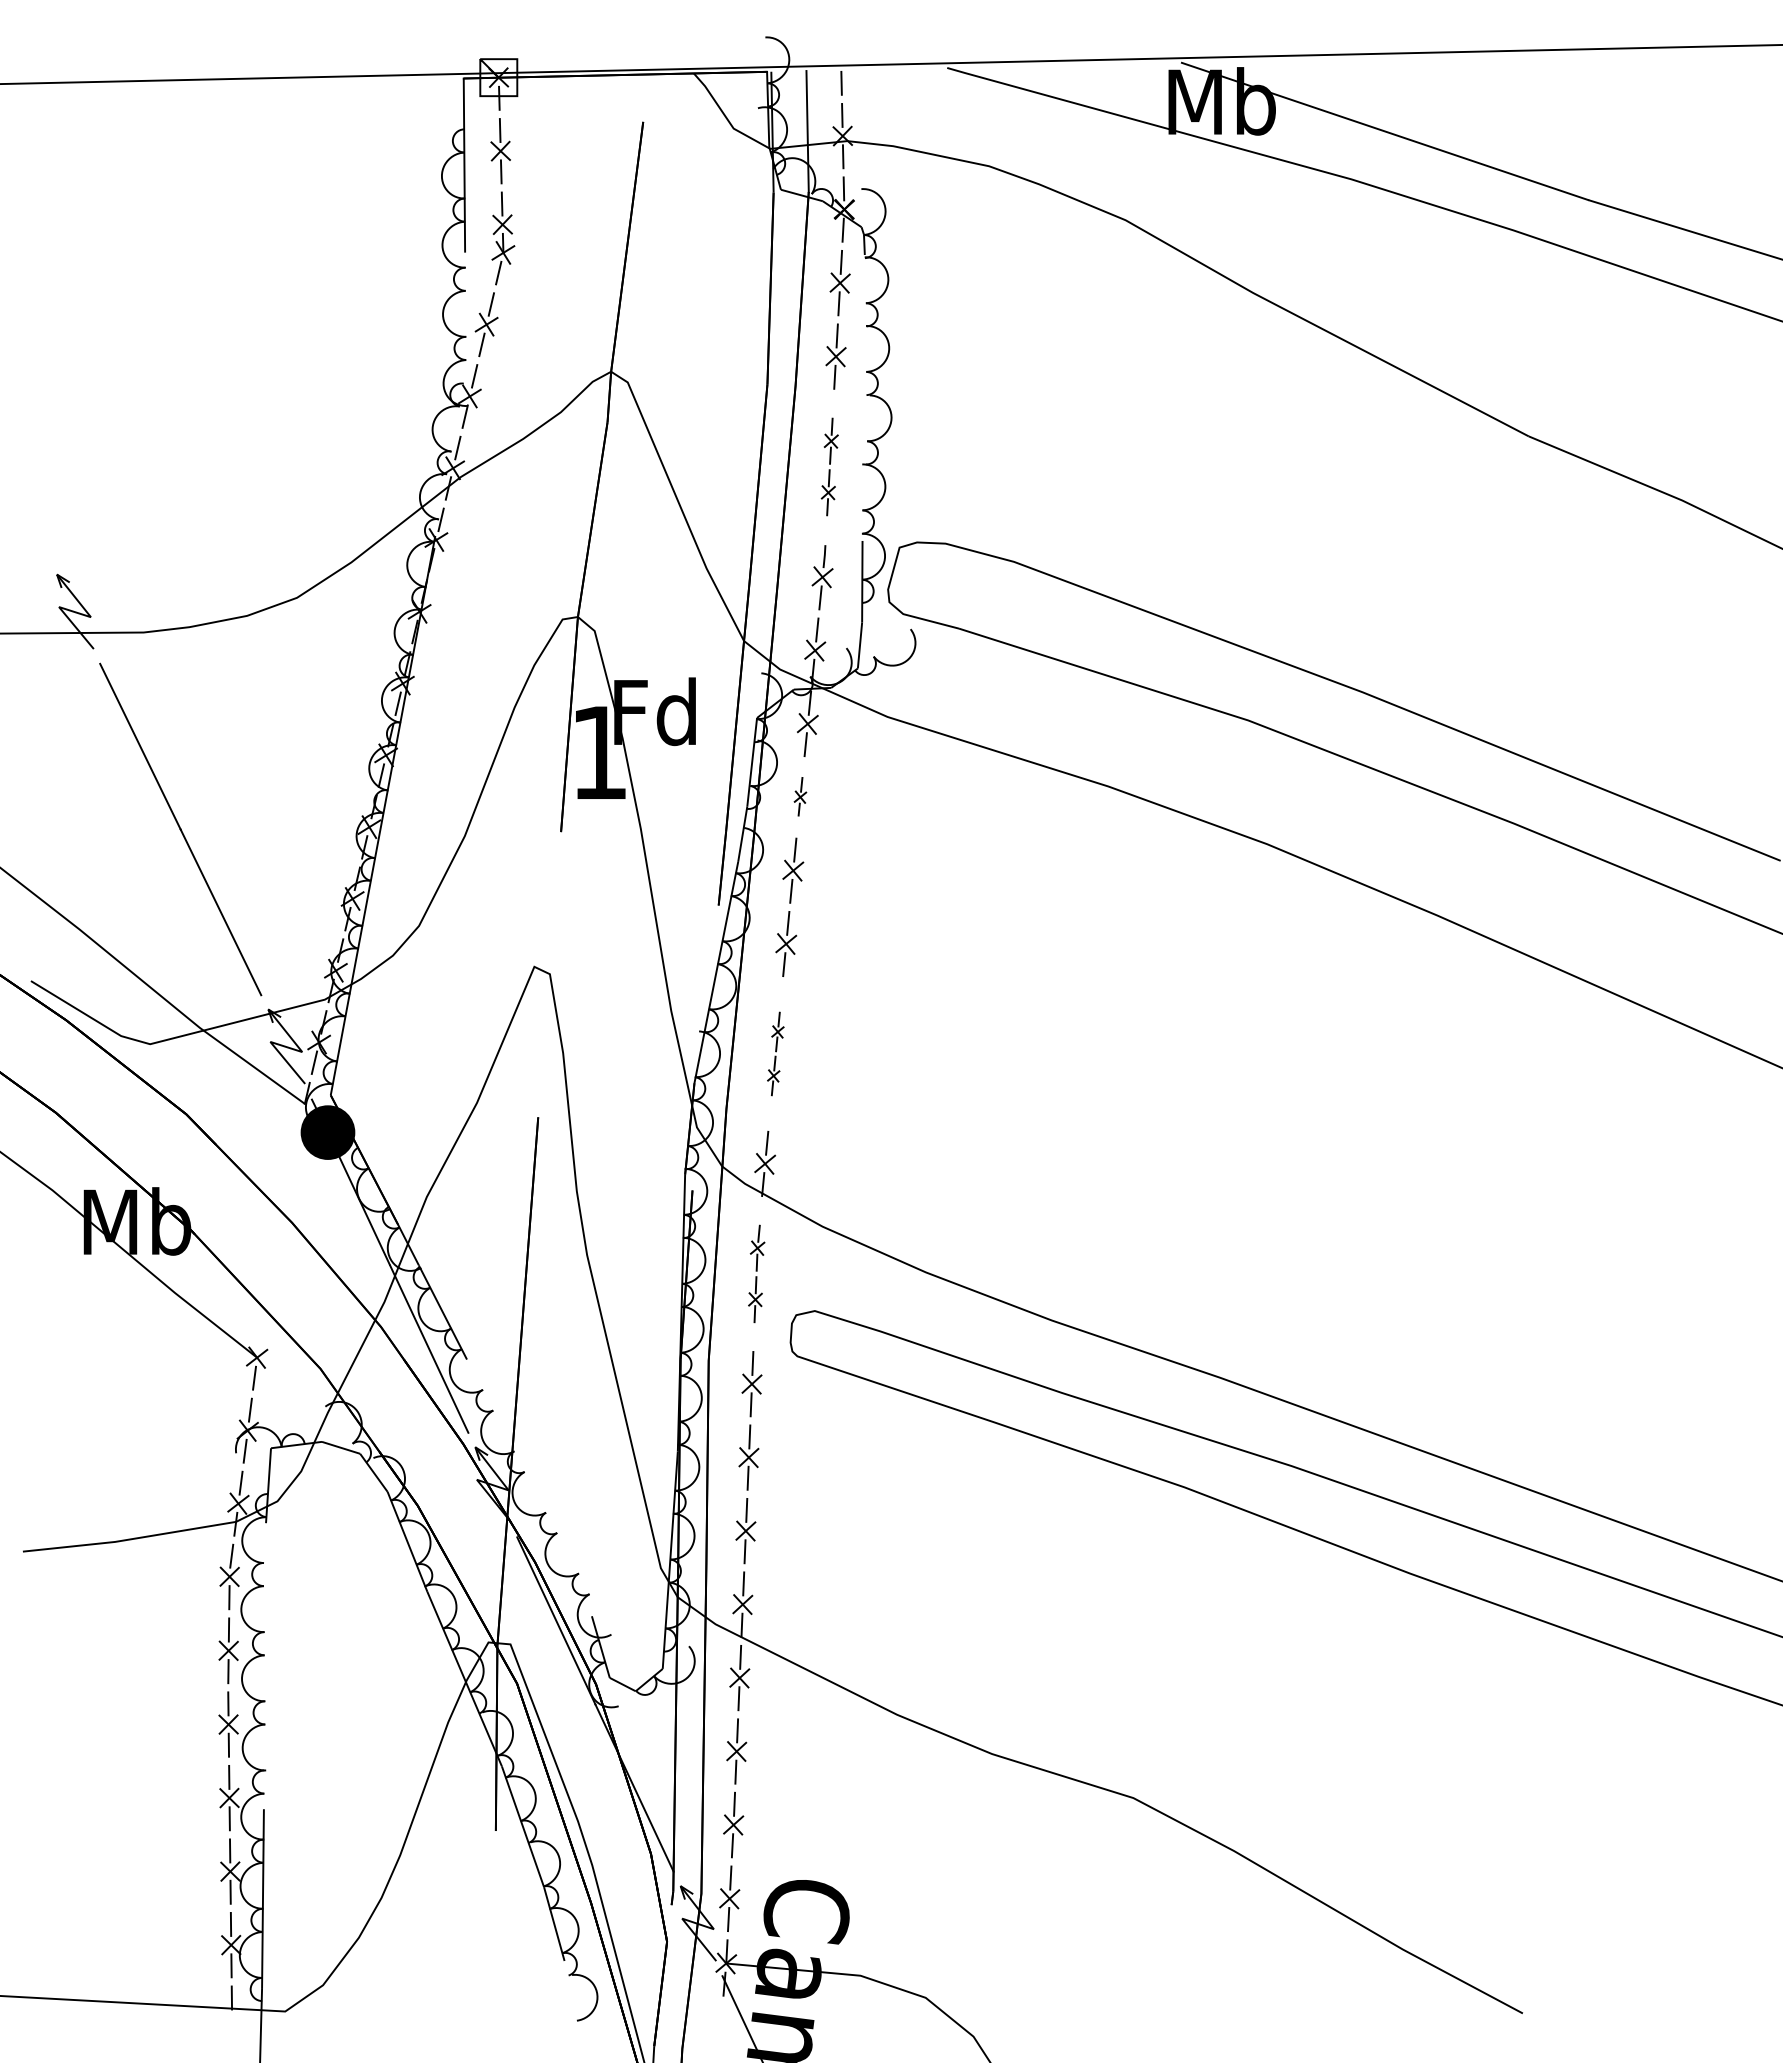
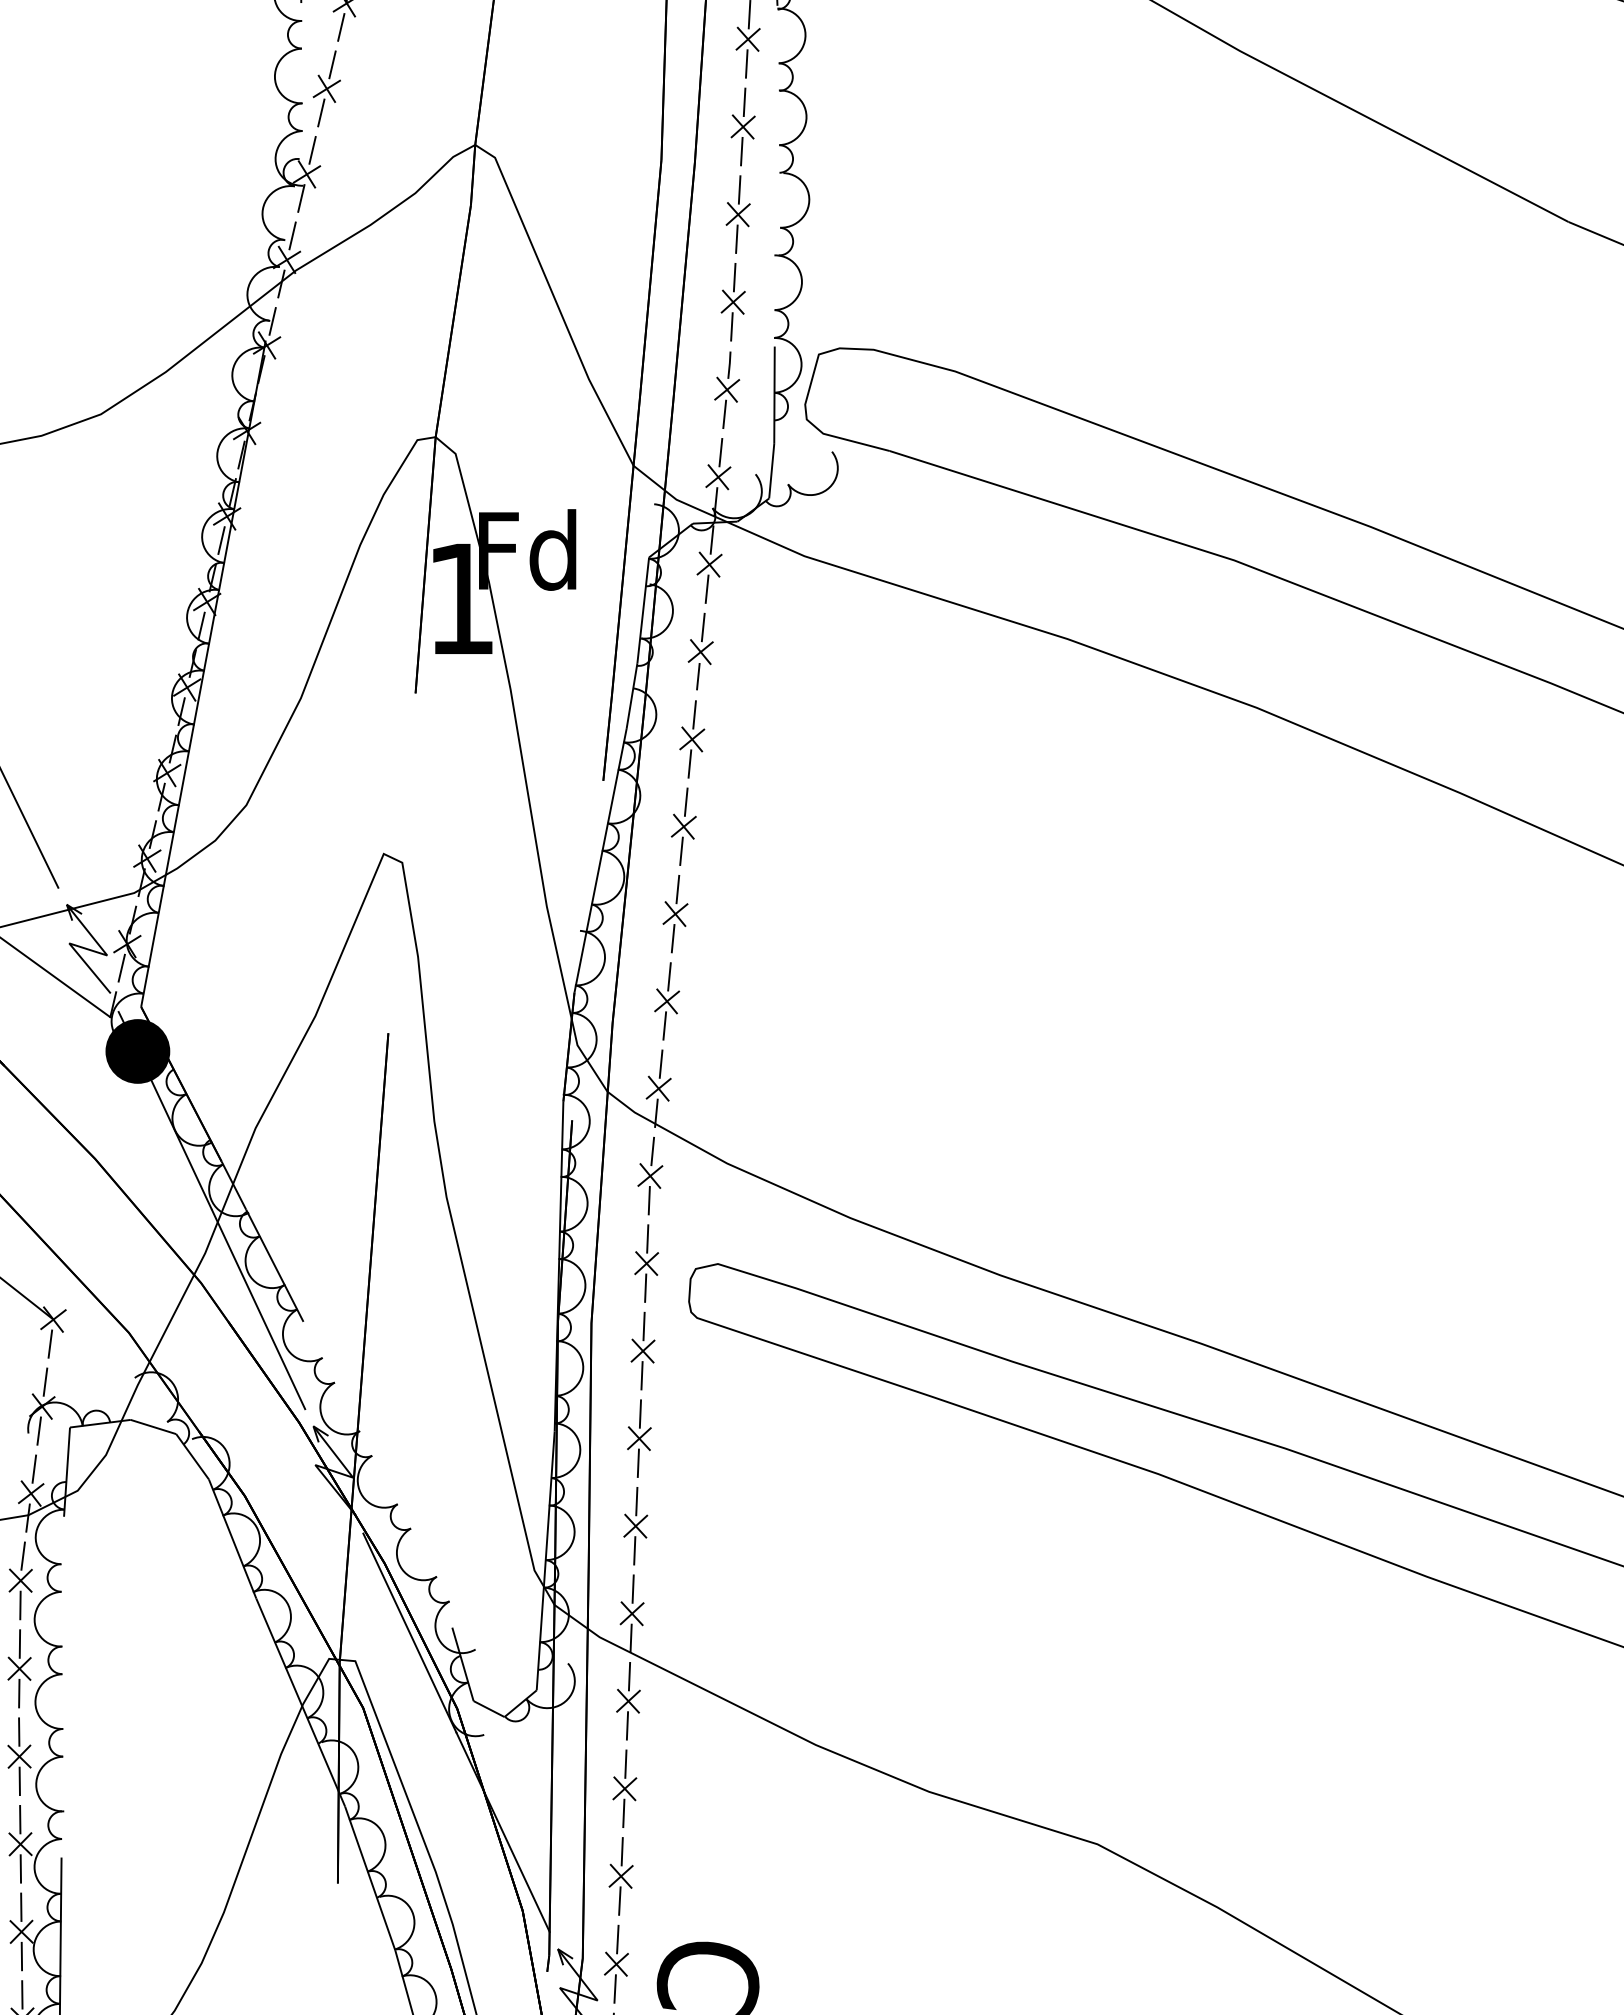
part: (829, 466) -> (735, 257), size x1.43
part: (800, 796) -> (700, 651), size x1.67
part: (775, 1053) -> (671, 957), size x1.67
part: (756, 1273) -> (648, 1219), size x1.43

